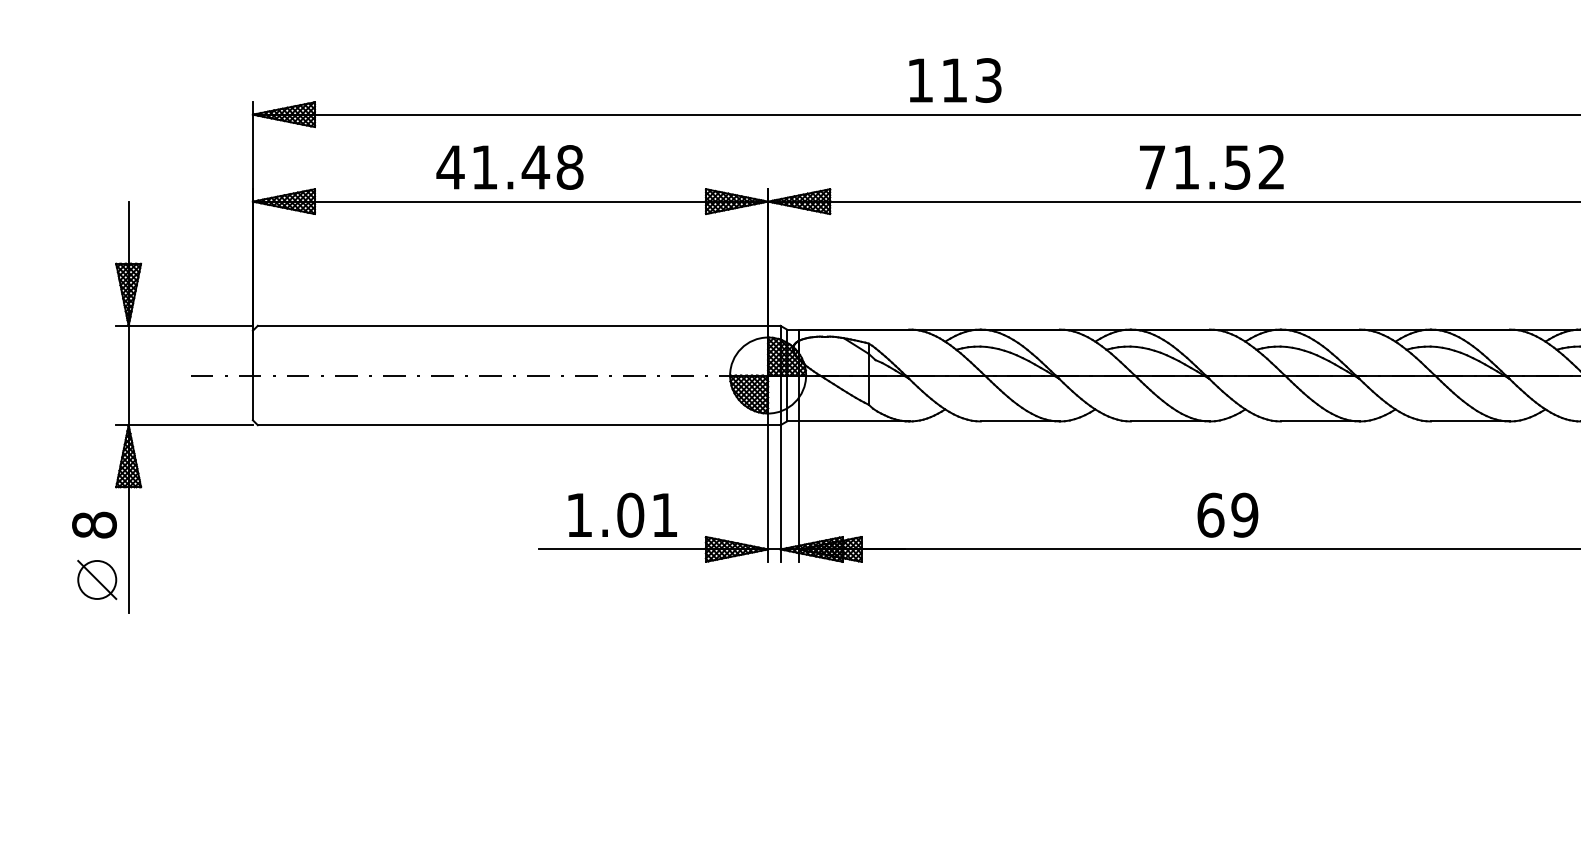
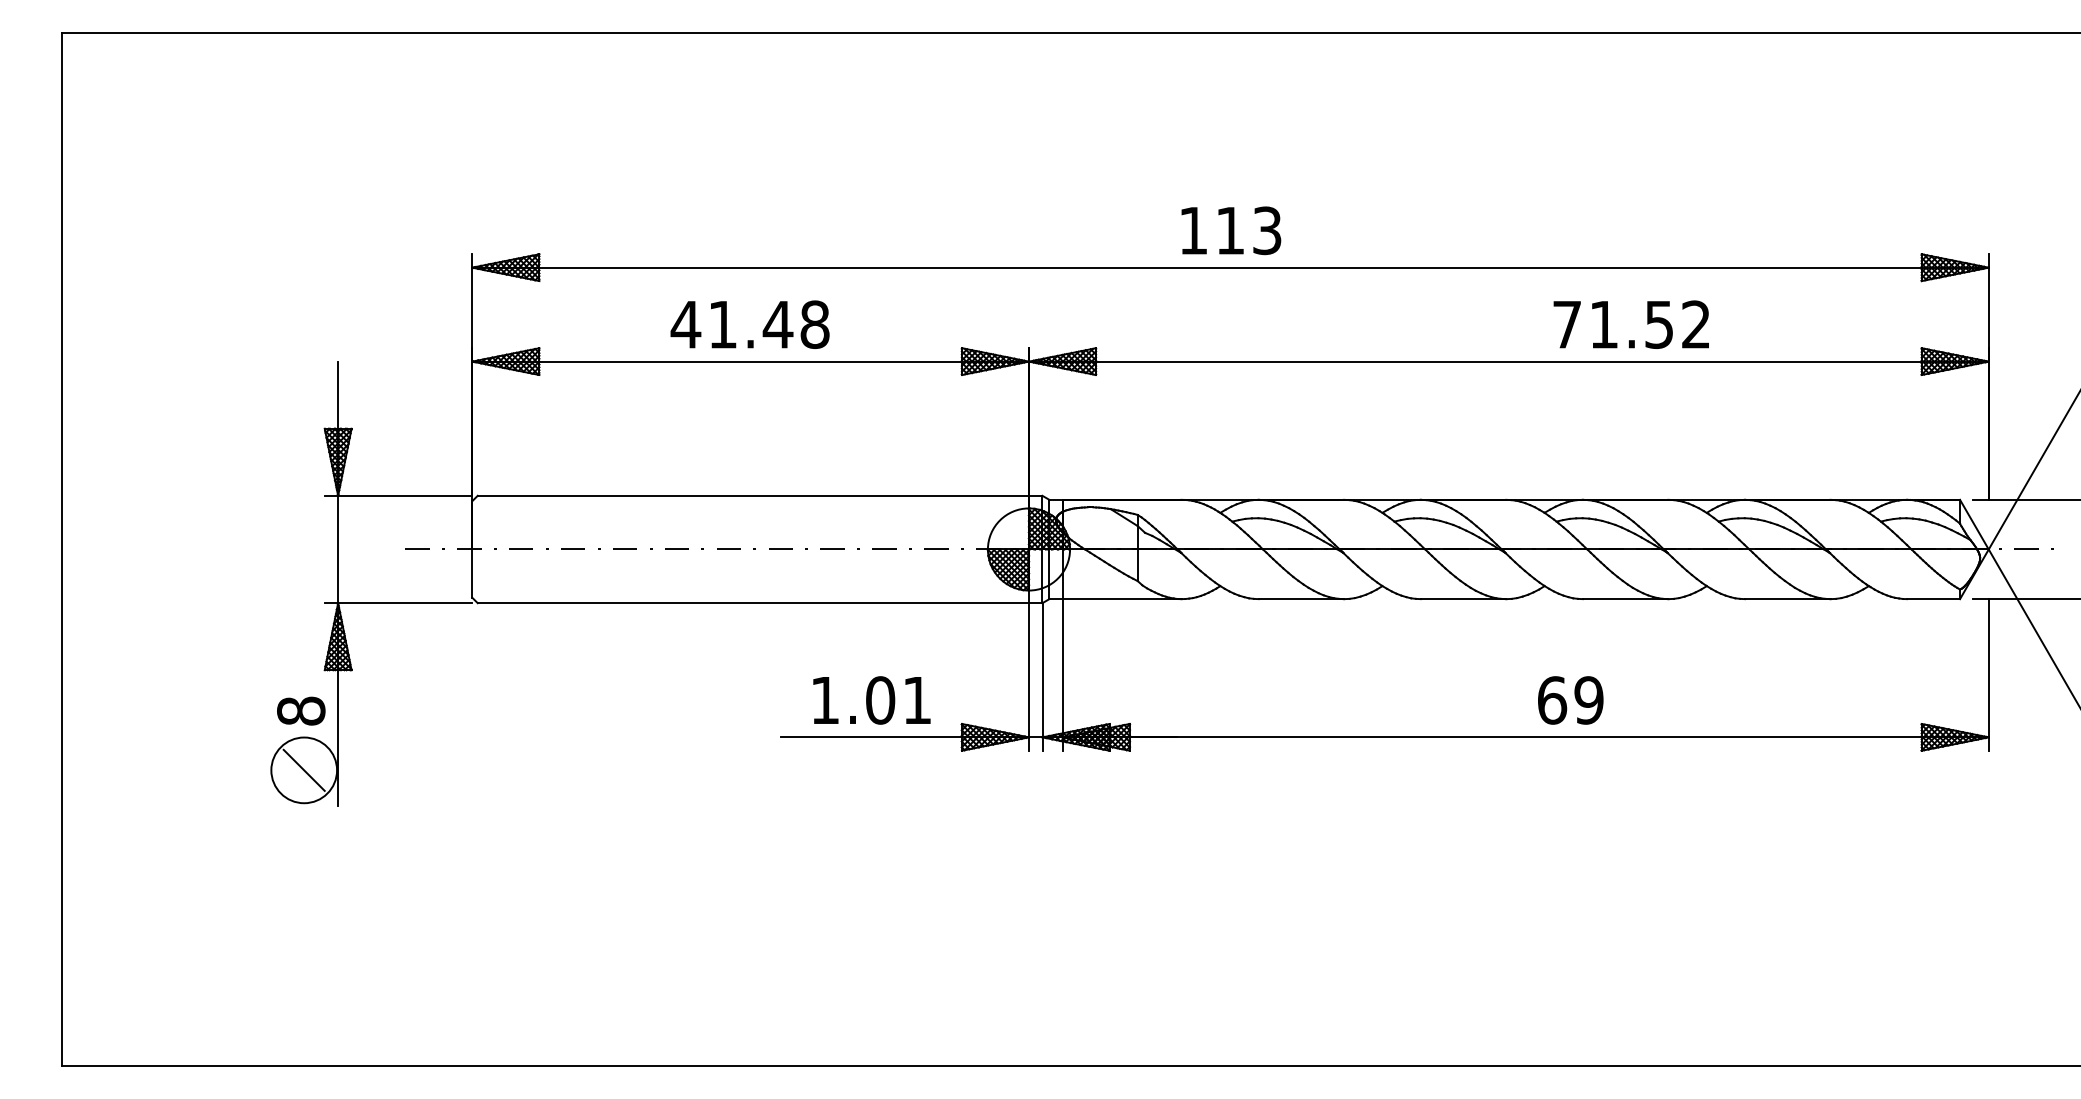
text: (1211, 167) -> (1630, 324), moved
text: (1227, 515) -> (1570, 700), moved
circle: (96, 579) -> (303, 769), size x1.6

